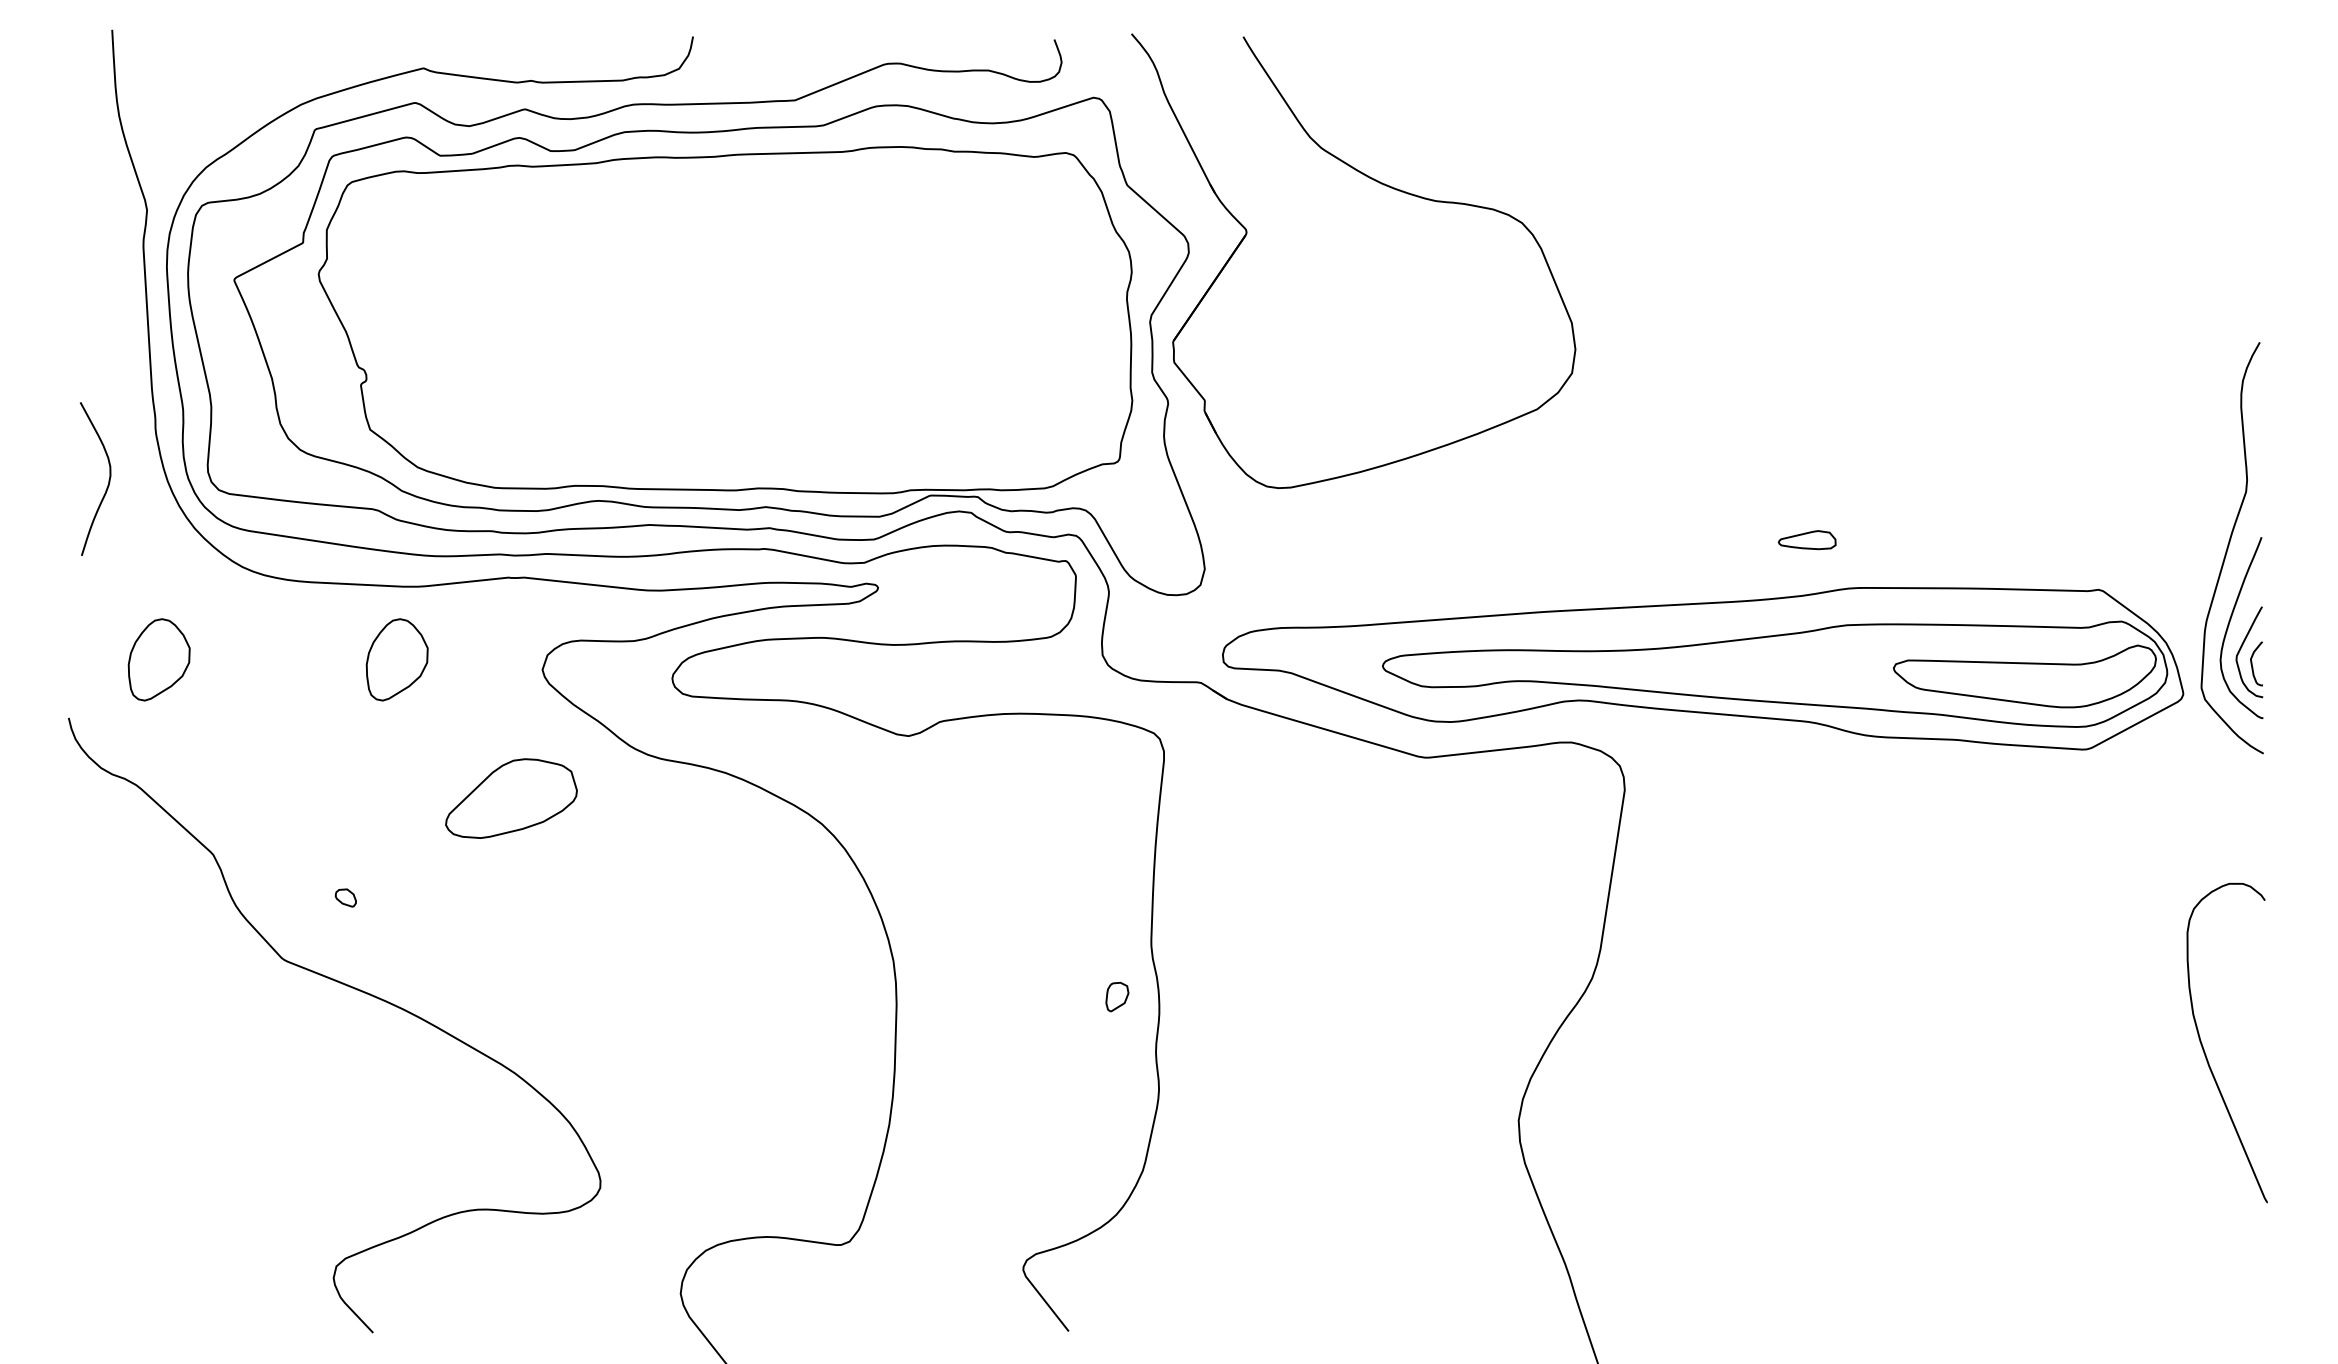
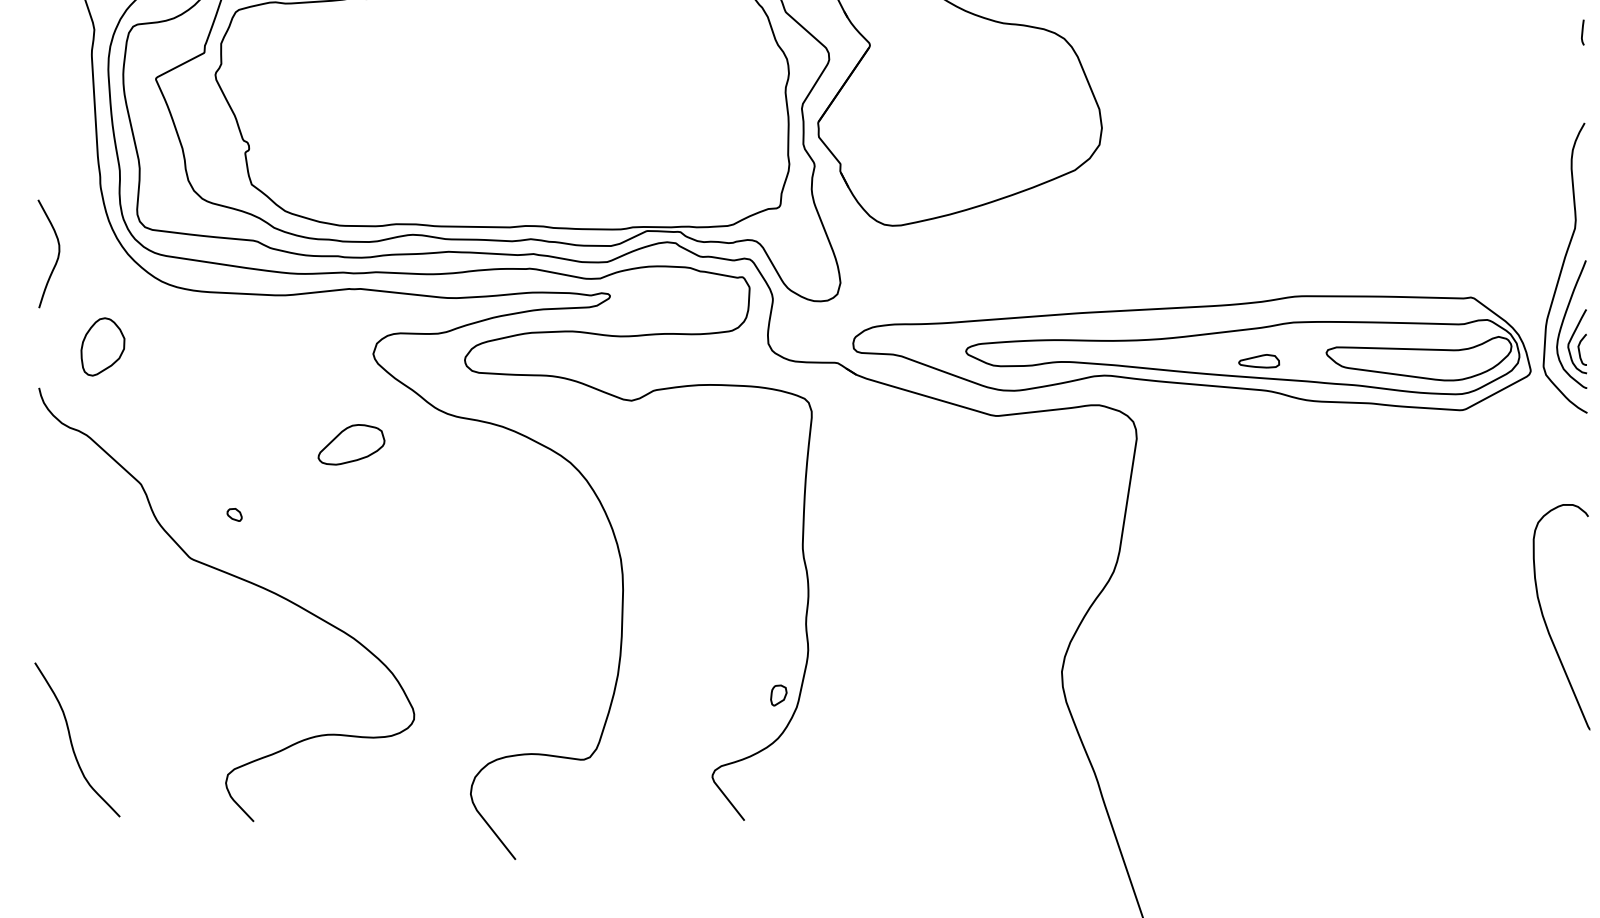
curve: (2256, 214) -> (1582, 32), added
curve: (108, 479) -> (58, 254), moved
part: (1806, 540) -> (1258, 361), moved
part: (396, 659) -> (270, 346), removed
part: (511, 798) -> (351, 444), size x0.71
part: (1117, 996) -> (778, 695), moved
curve: (114, 1216) -> (71, 739), added

